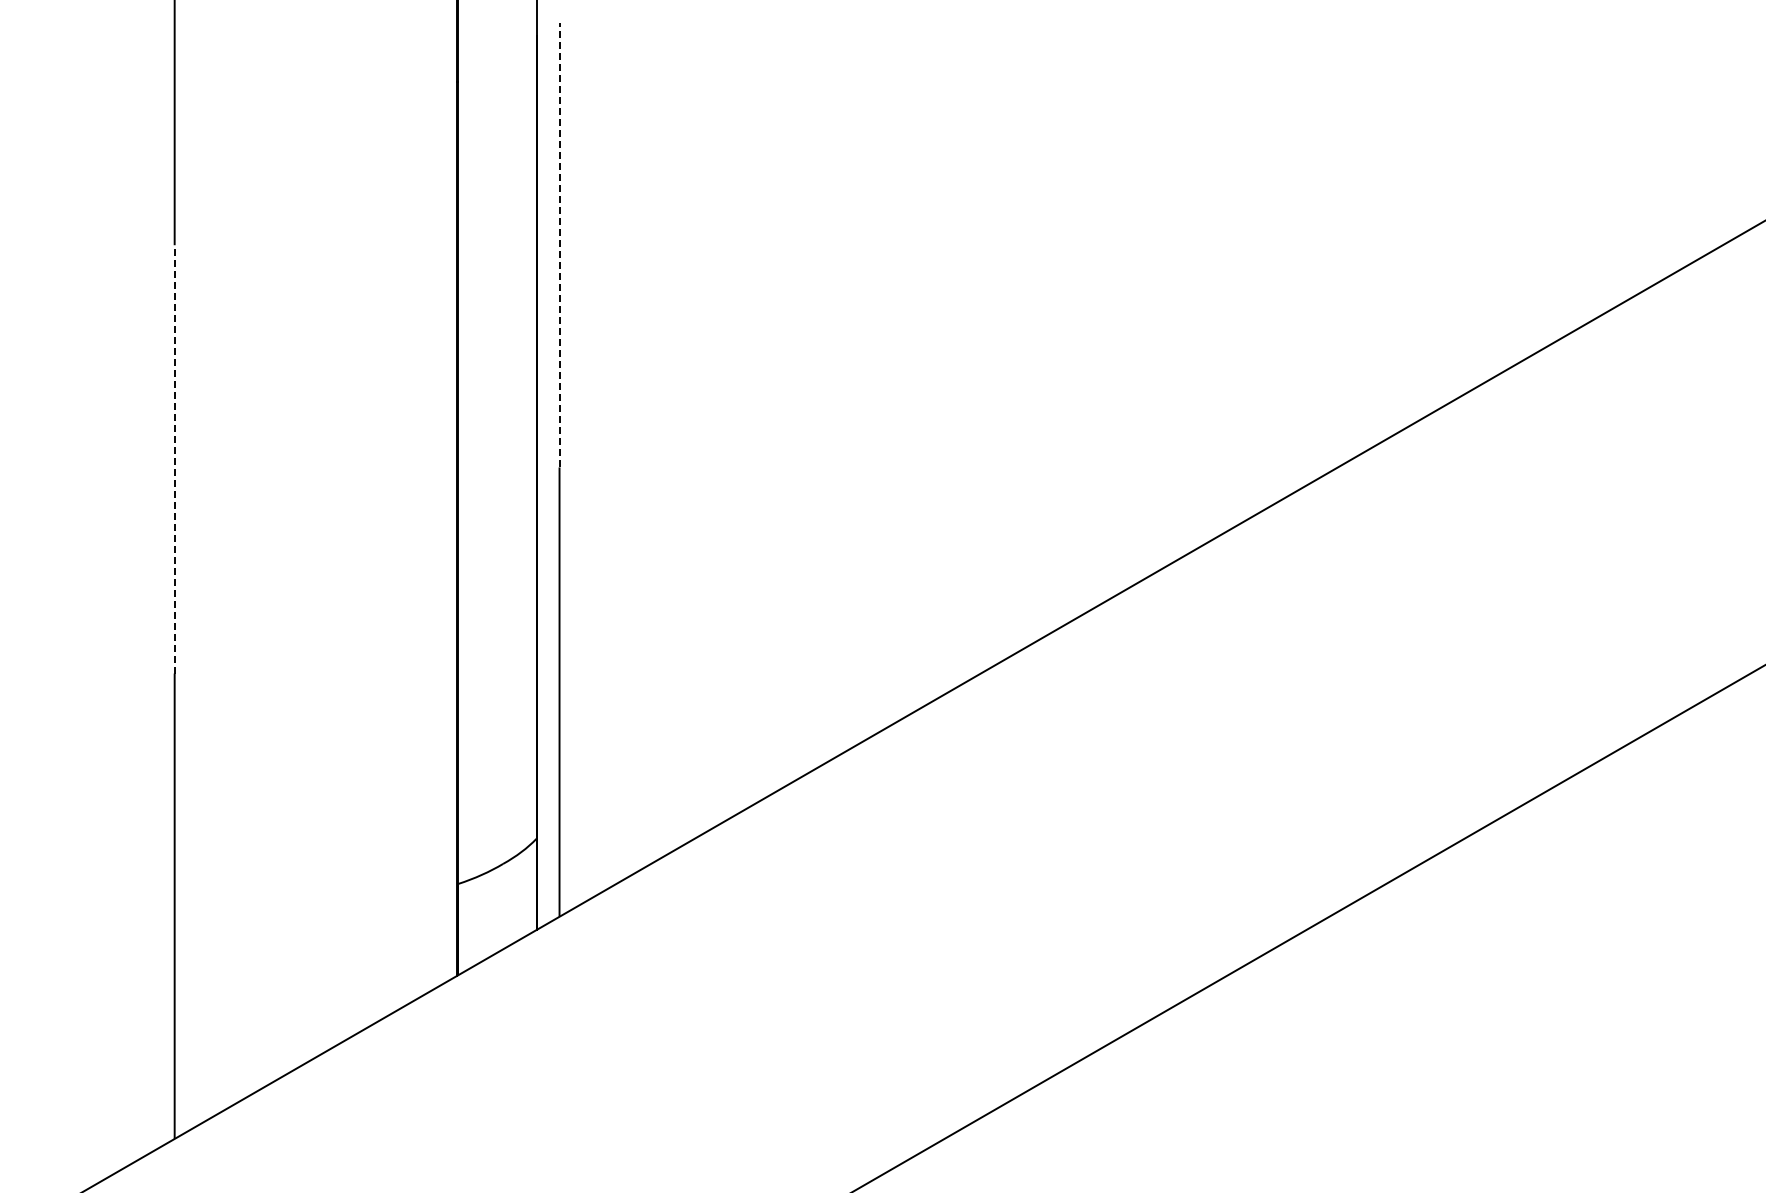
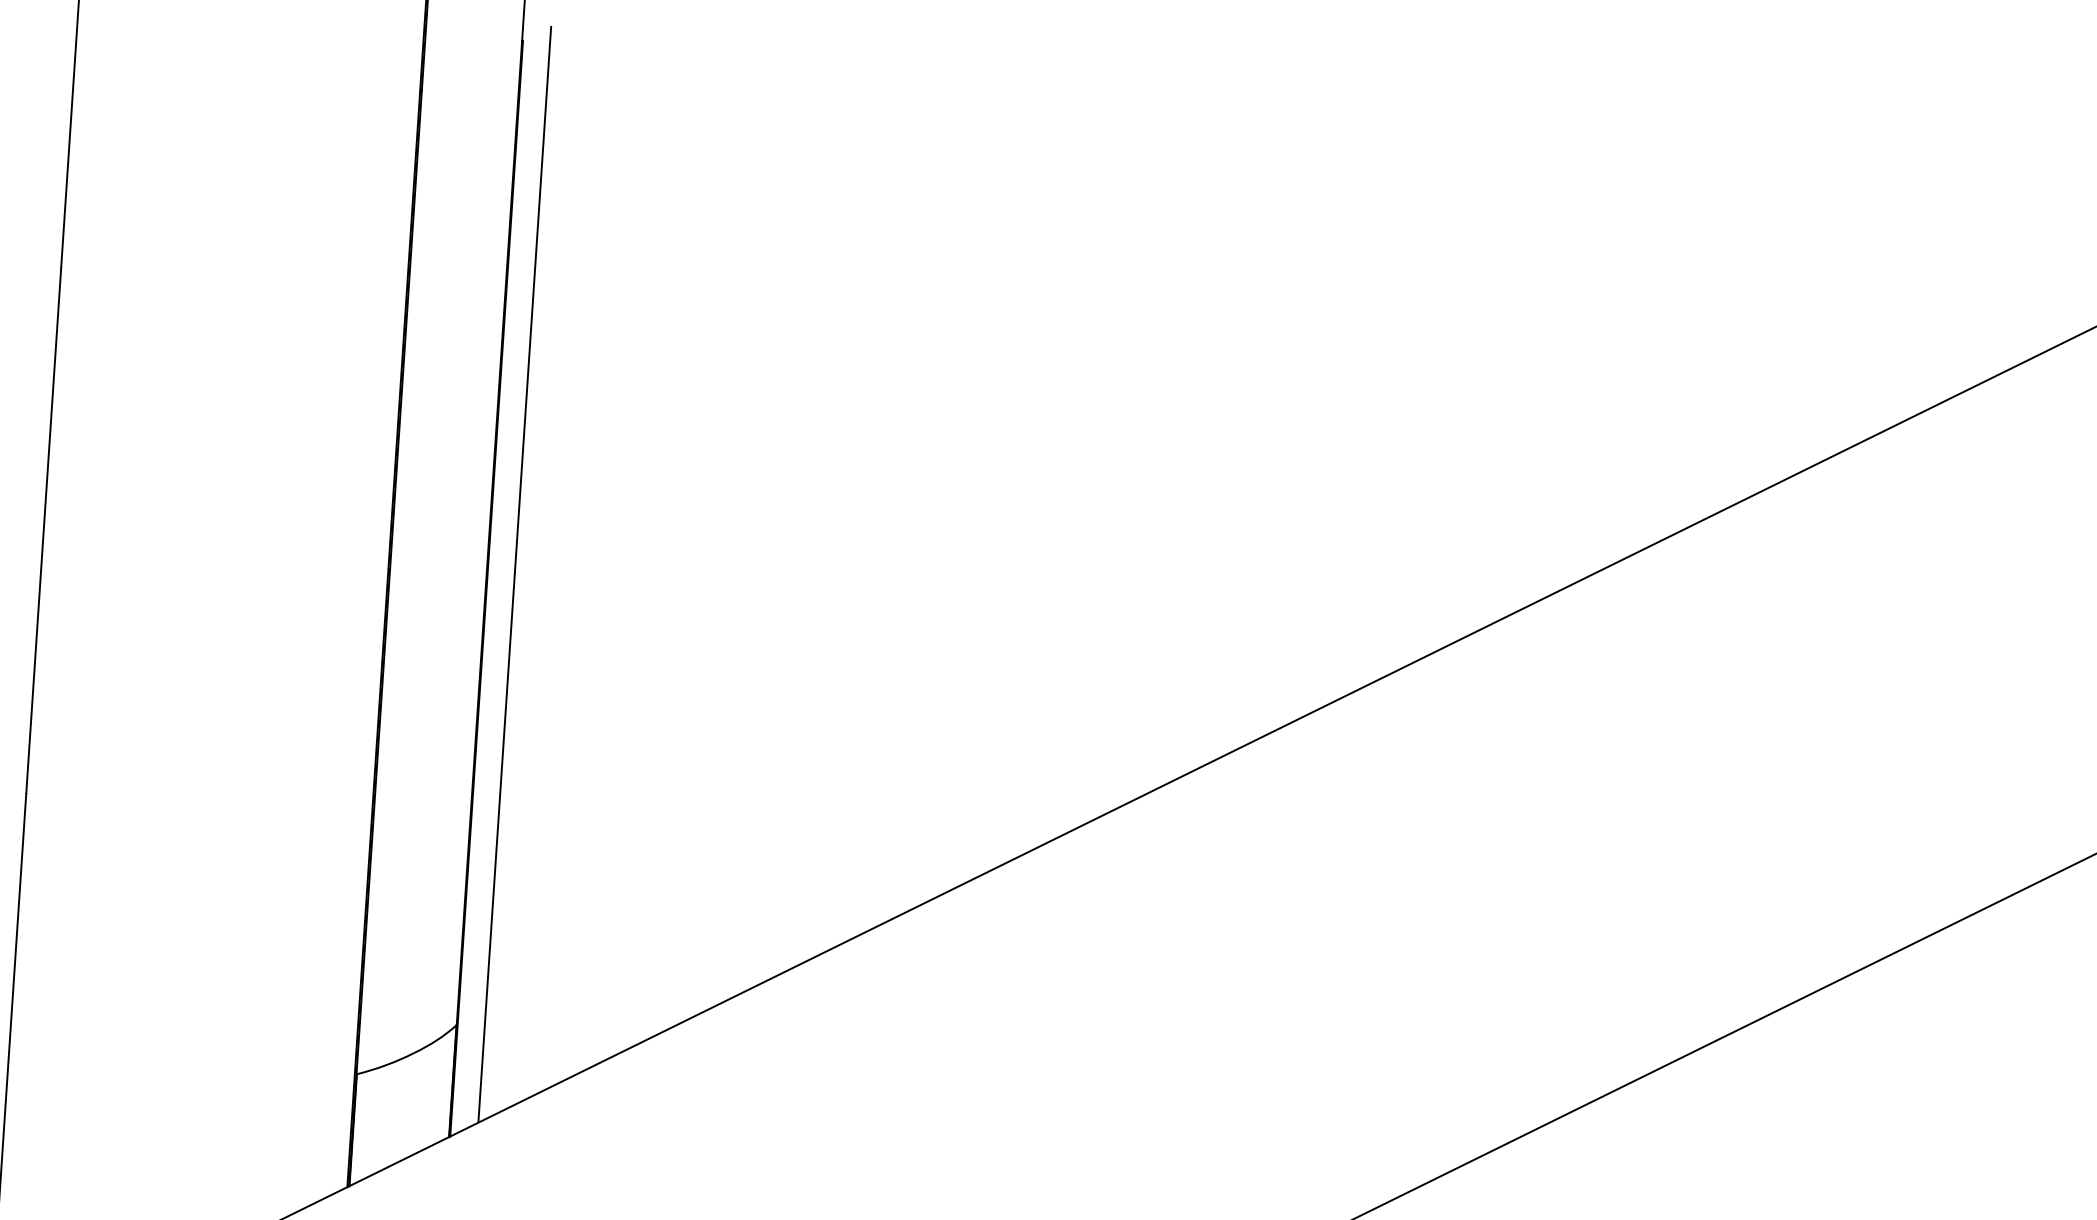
line: (559, 244) -> (533, 298), dashed -> solid
line: (174, 458) -> (43, 529), dashed -> solid

